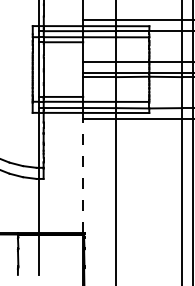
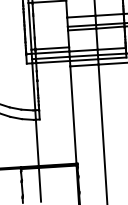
line: (83, 176) -> (73, 115), dashed -> solid

